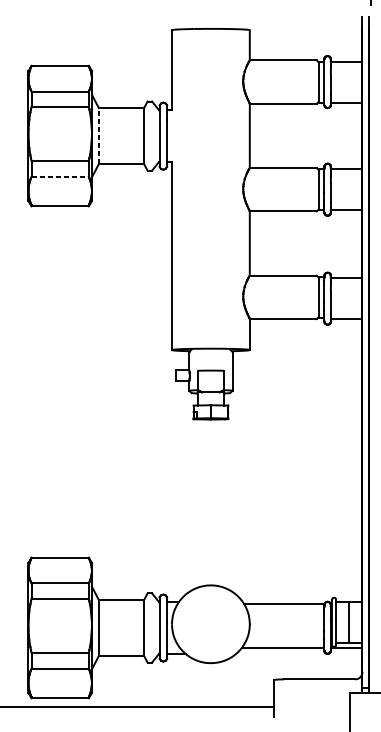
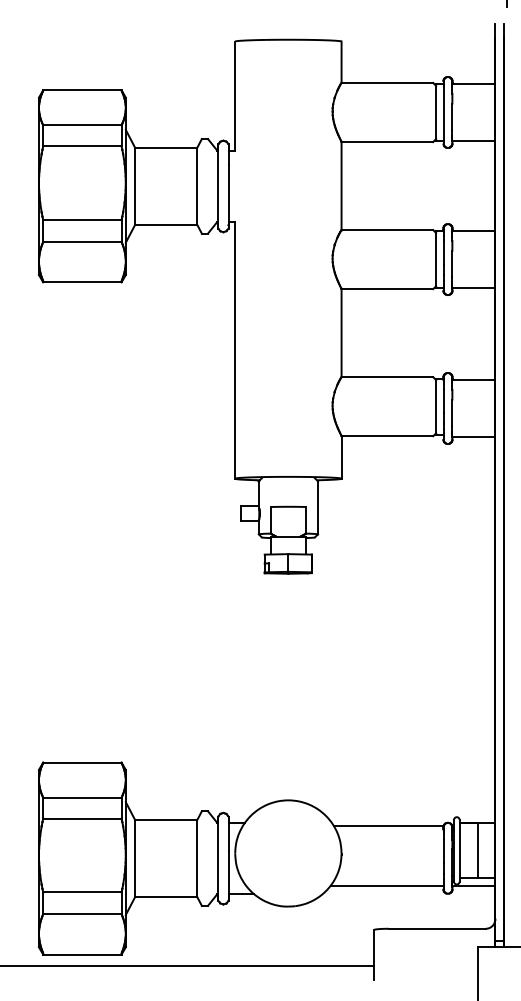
line: (99, 135) -> (135, 185), dashed -> solid
line: (60, 176) -> (82, 241), dashed -> solid

